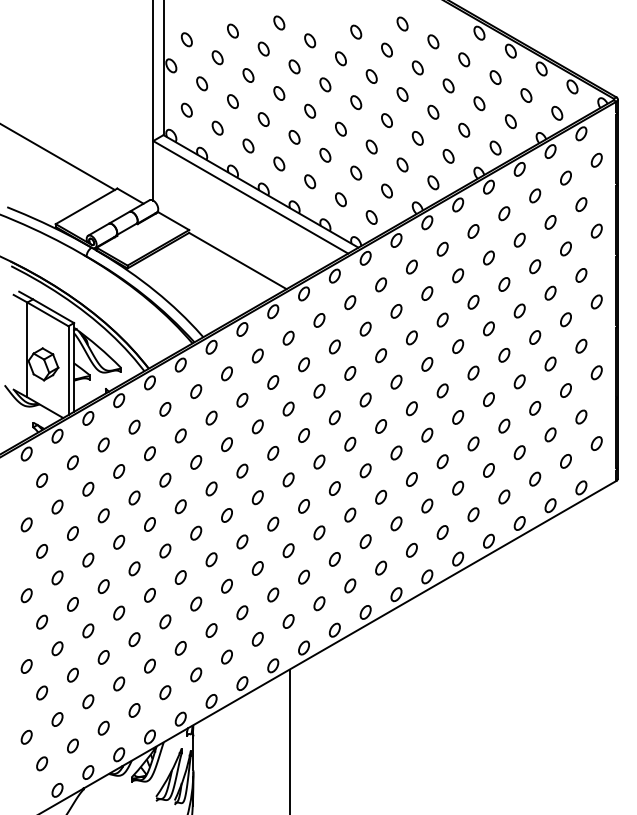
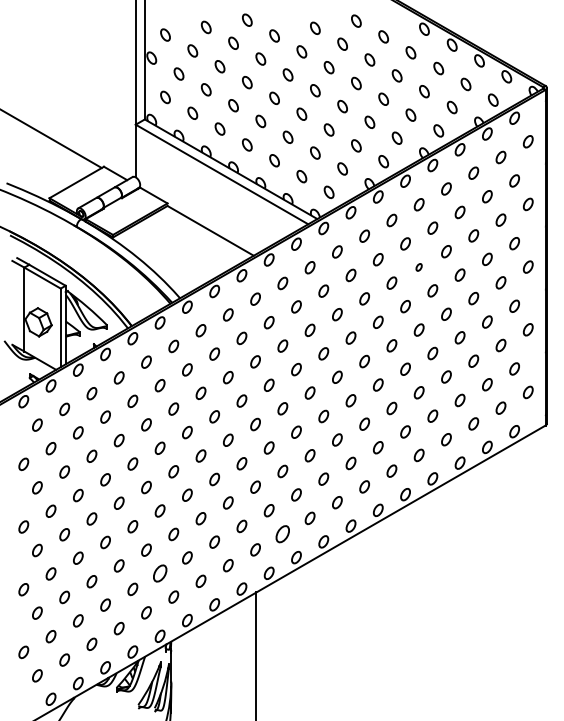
part: (472, 302) -> (418, 267), size x0.6
part: (319, 602) -> (282, 533), size x1.4
part: (180, 648) -> (159, 573), size x1.4

